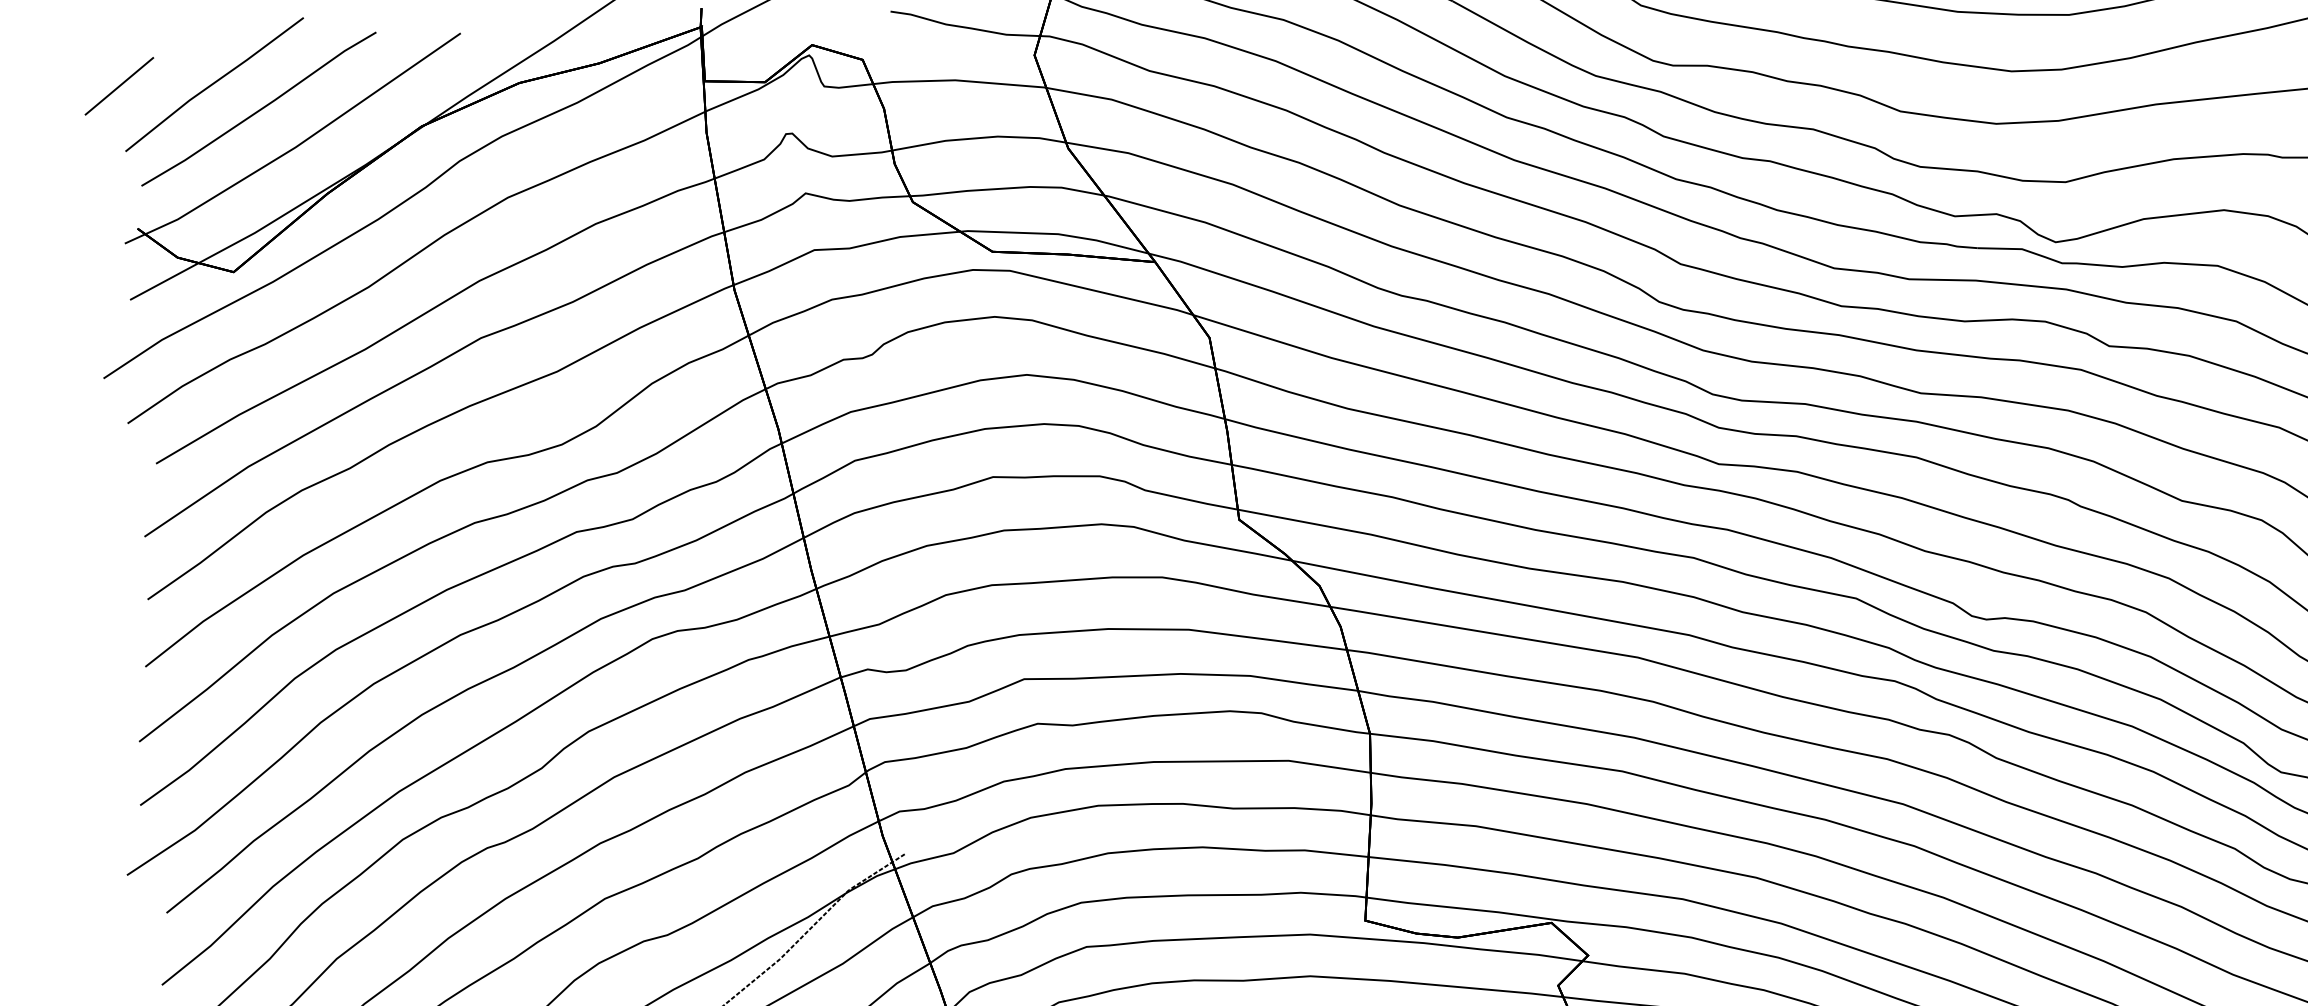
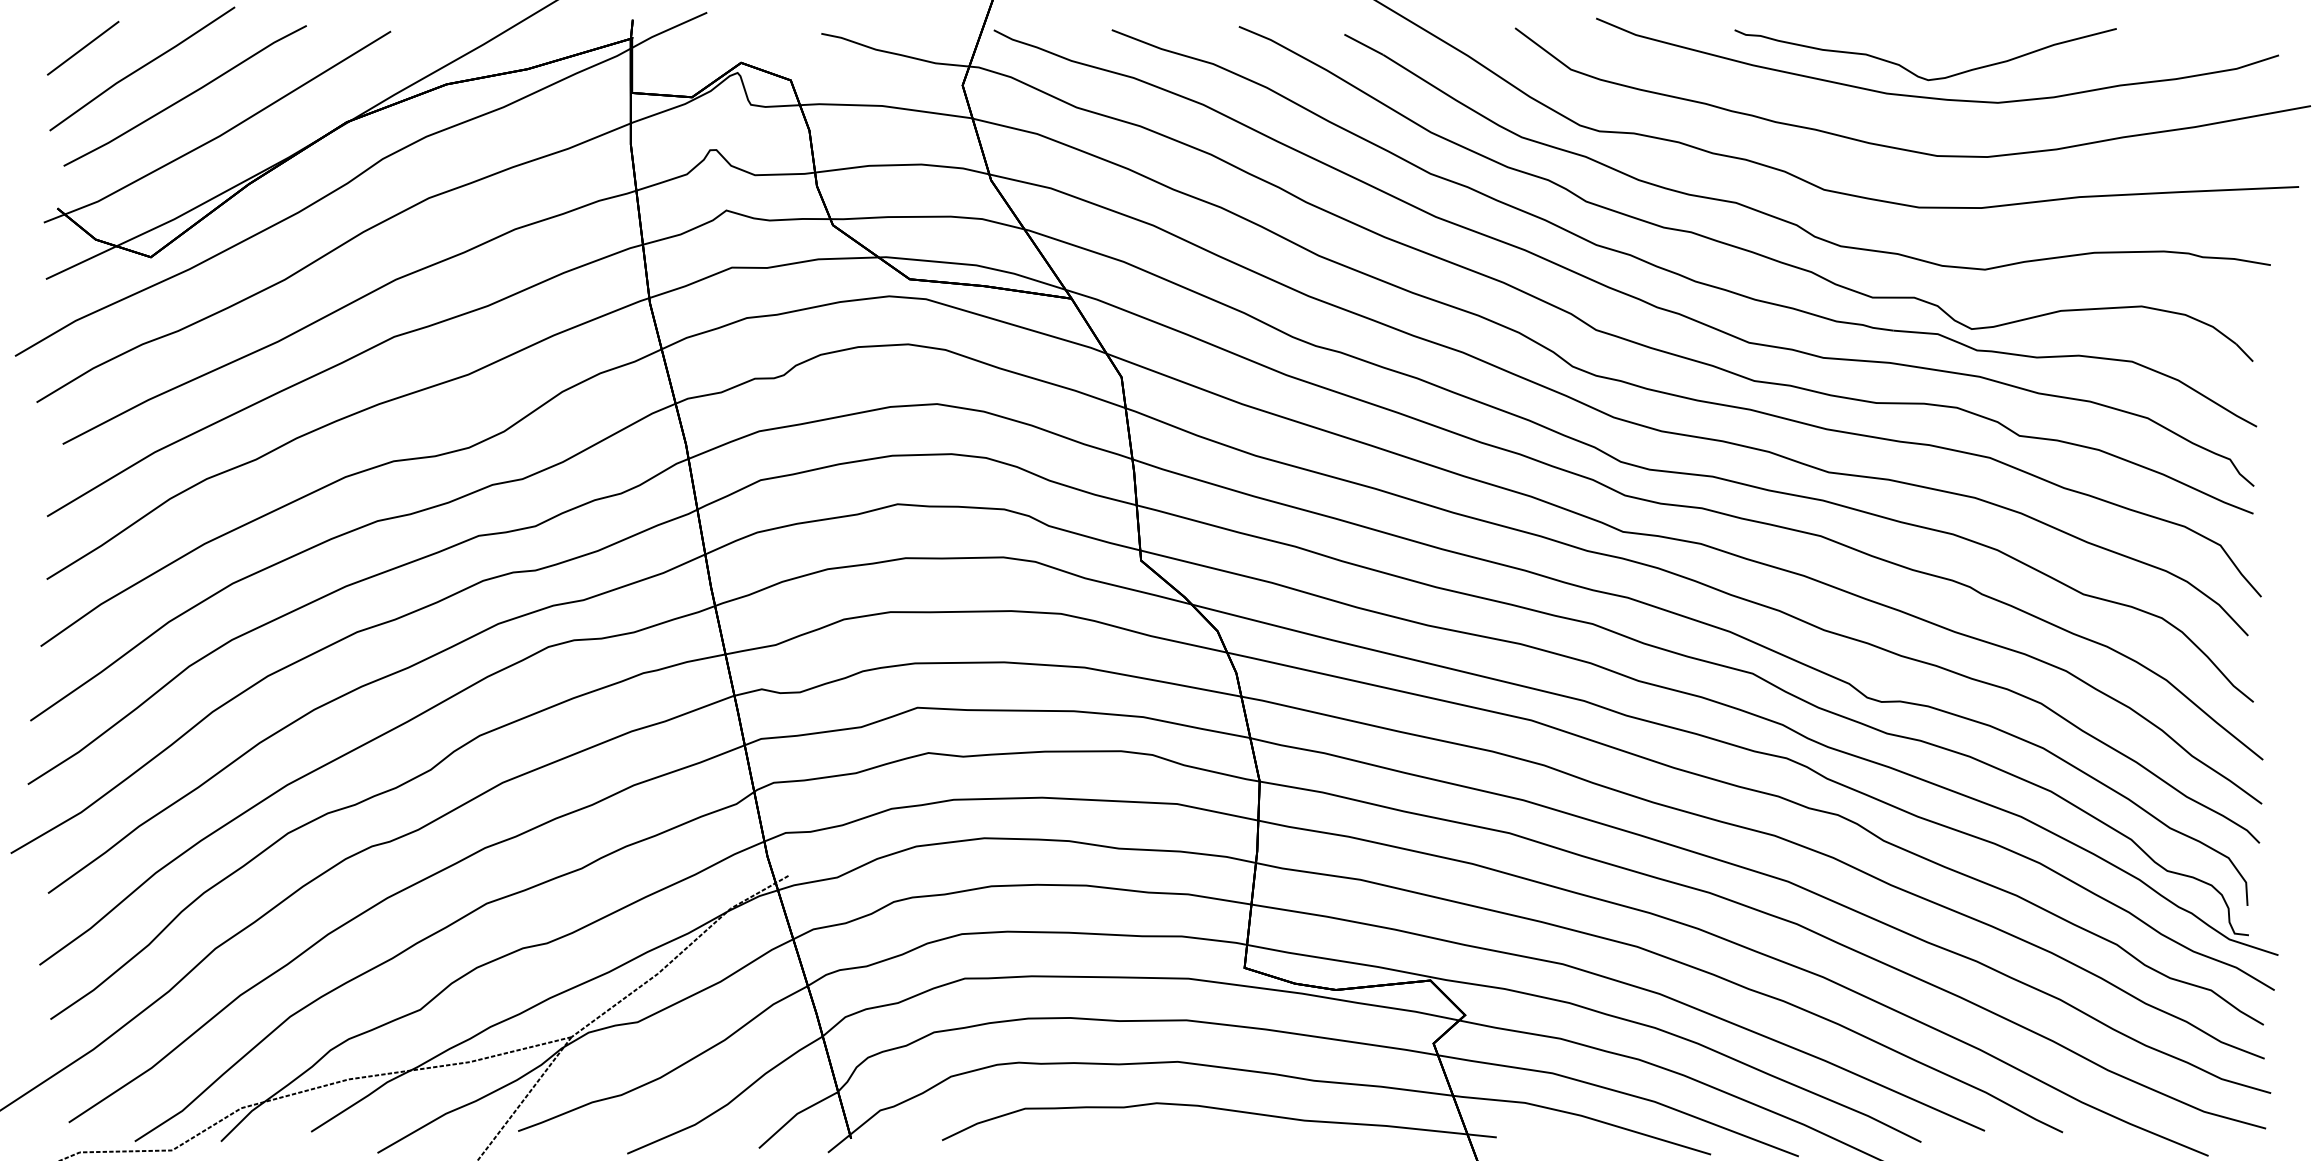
line: (119, 85) -> (83, 47), moved

